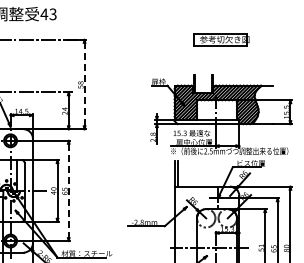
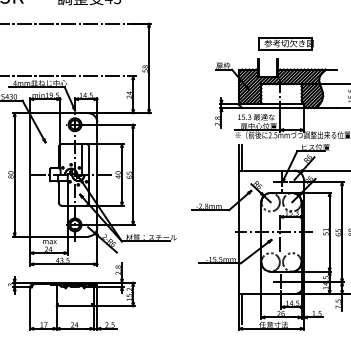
part: (221, 39) -> (285, 43), moved
line: (85, 84) -> (149, 68), dashed -> solid
line: (69, 191) -> (133, 175), dashed -> solid

